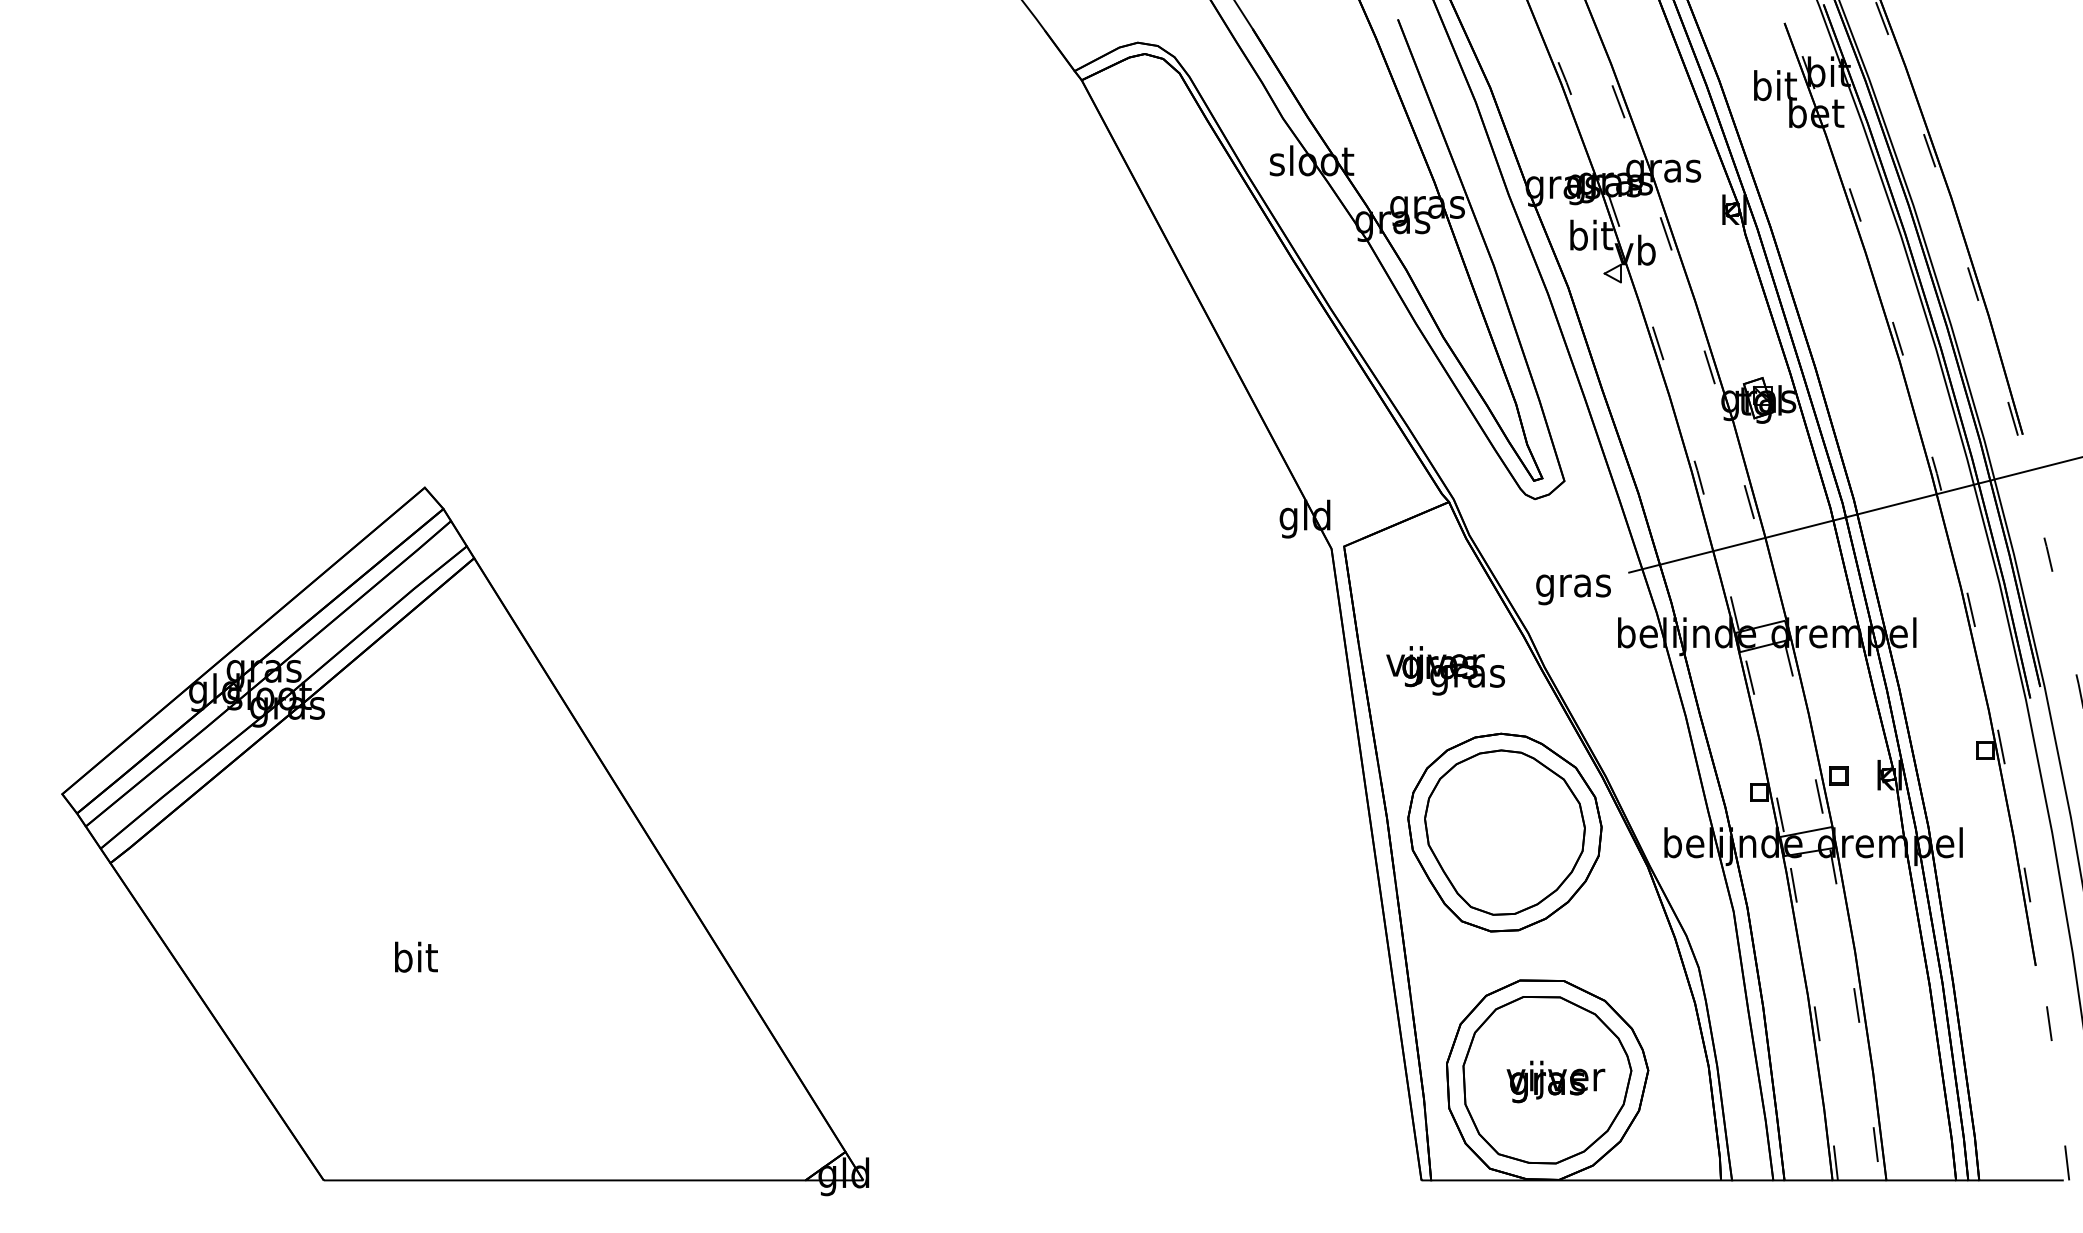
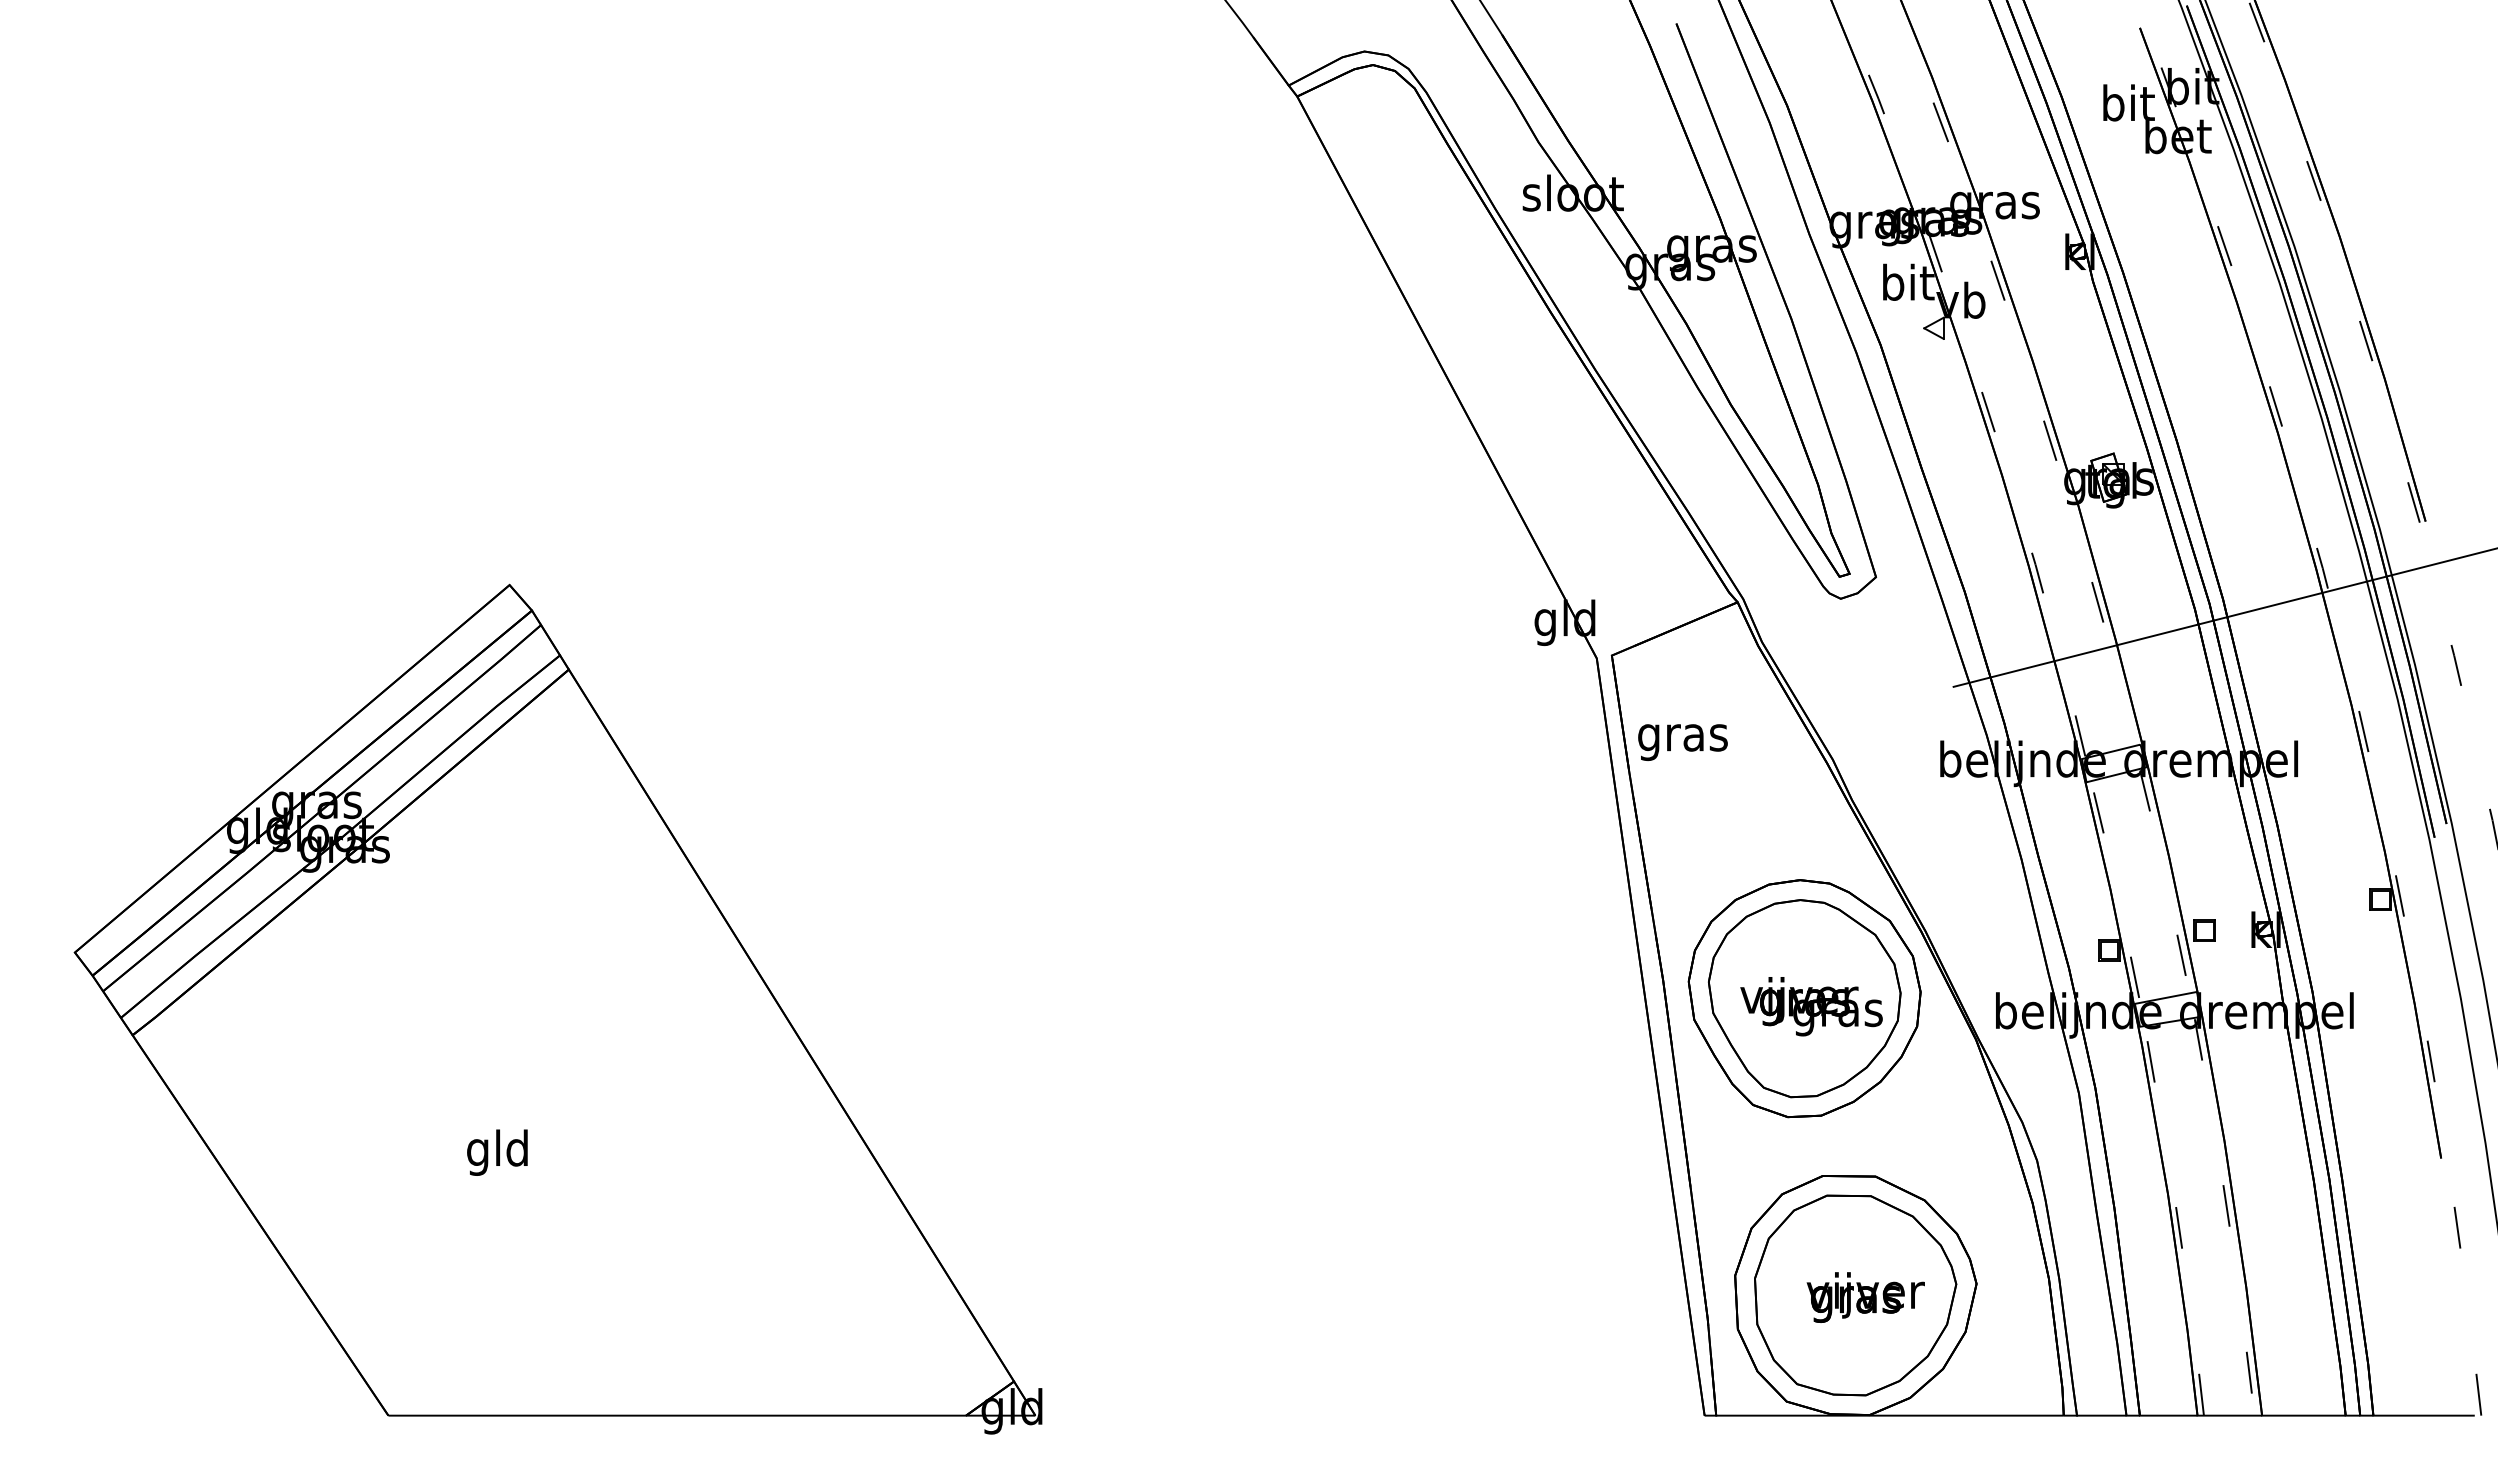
text: (1573, 589) -> (1682, 742), moved
text: (1445, 670) -> (1811, 1006), moved
text: (414, 960) -> (497, 1152), bit -> gld

